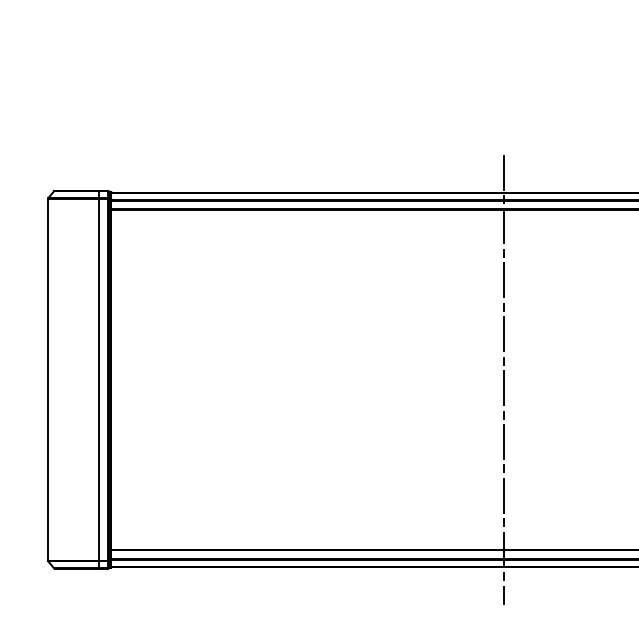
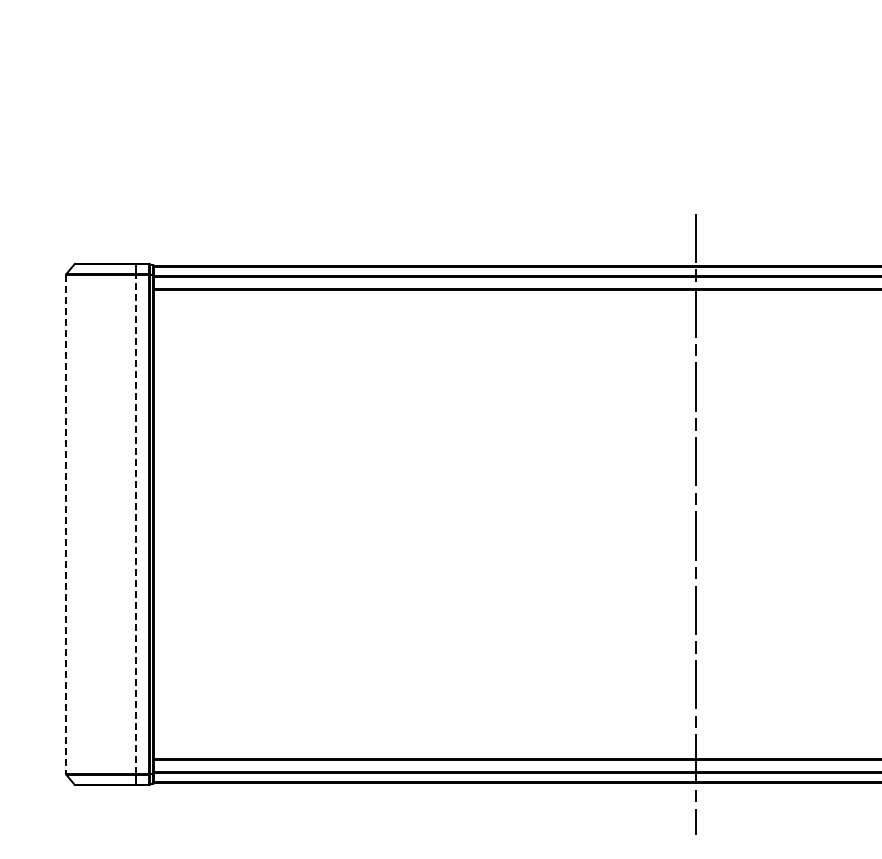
line: (48, 379) -> (66, 524), solid -> dashed
line: (98, 379) -> (136, 524), solid -> dashed

